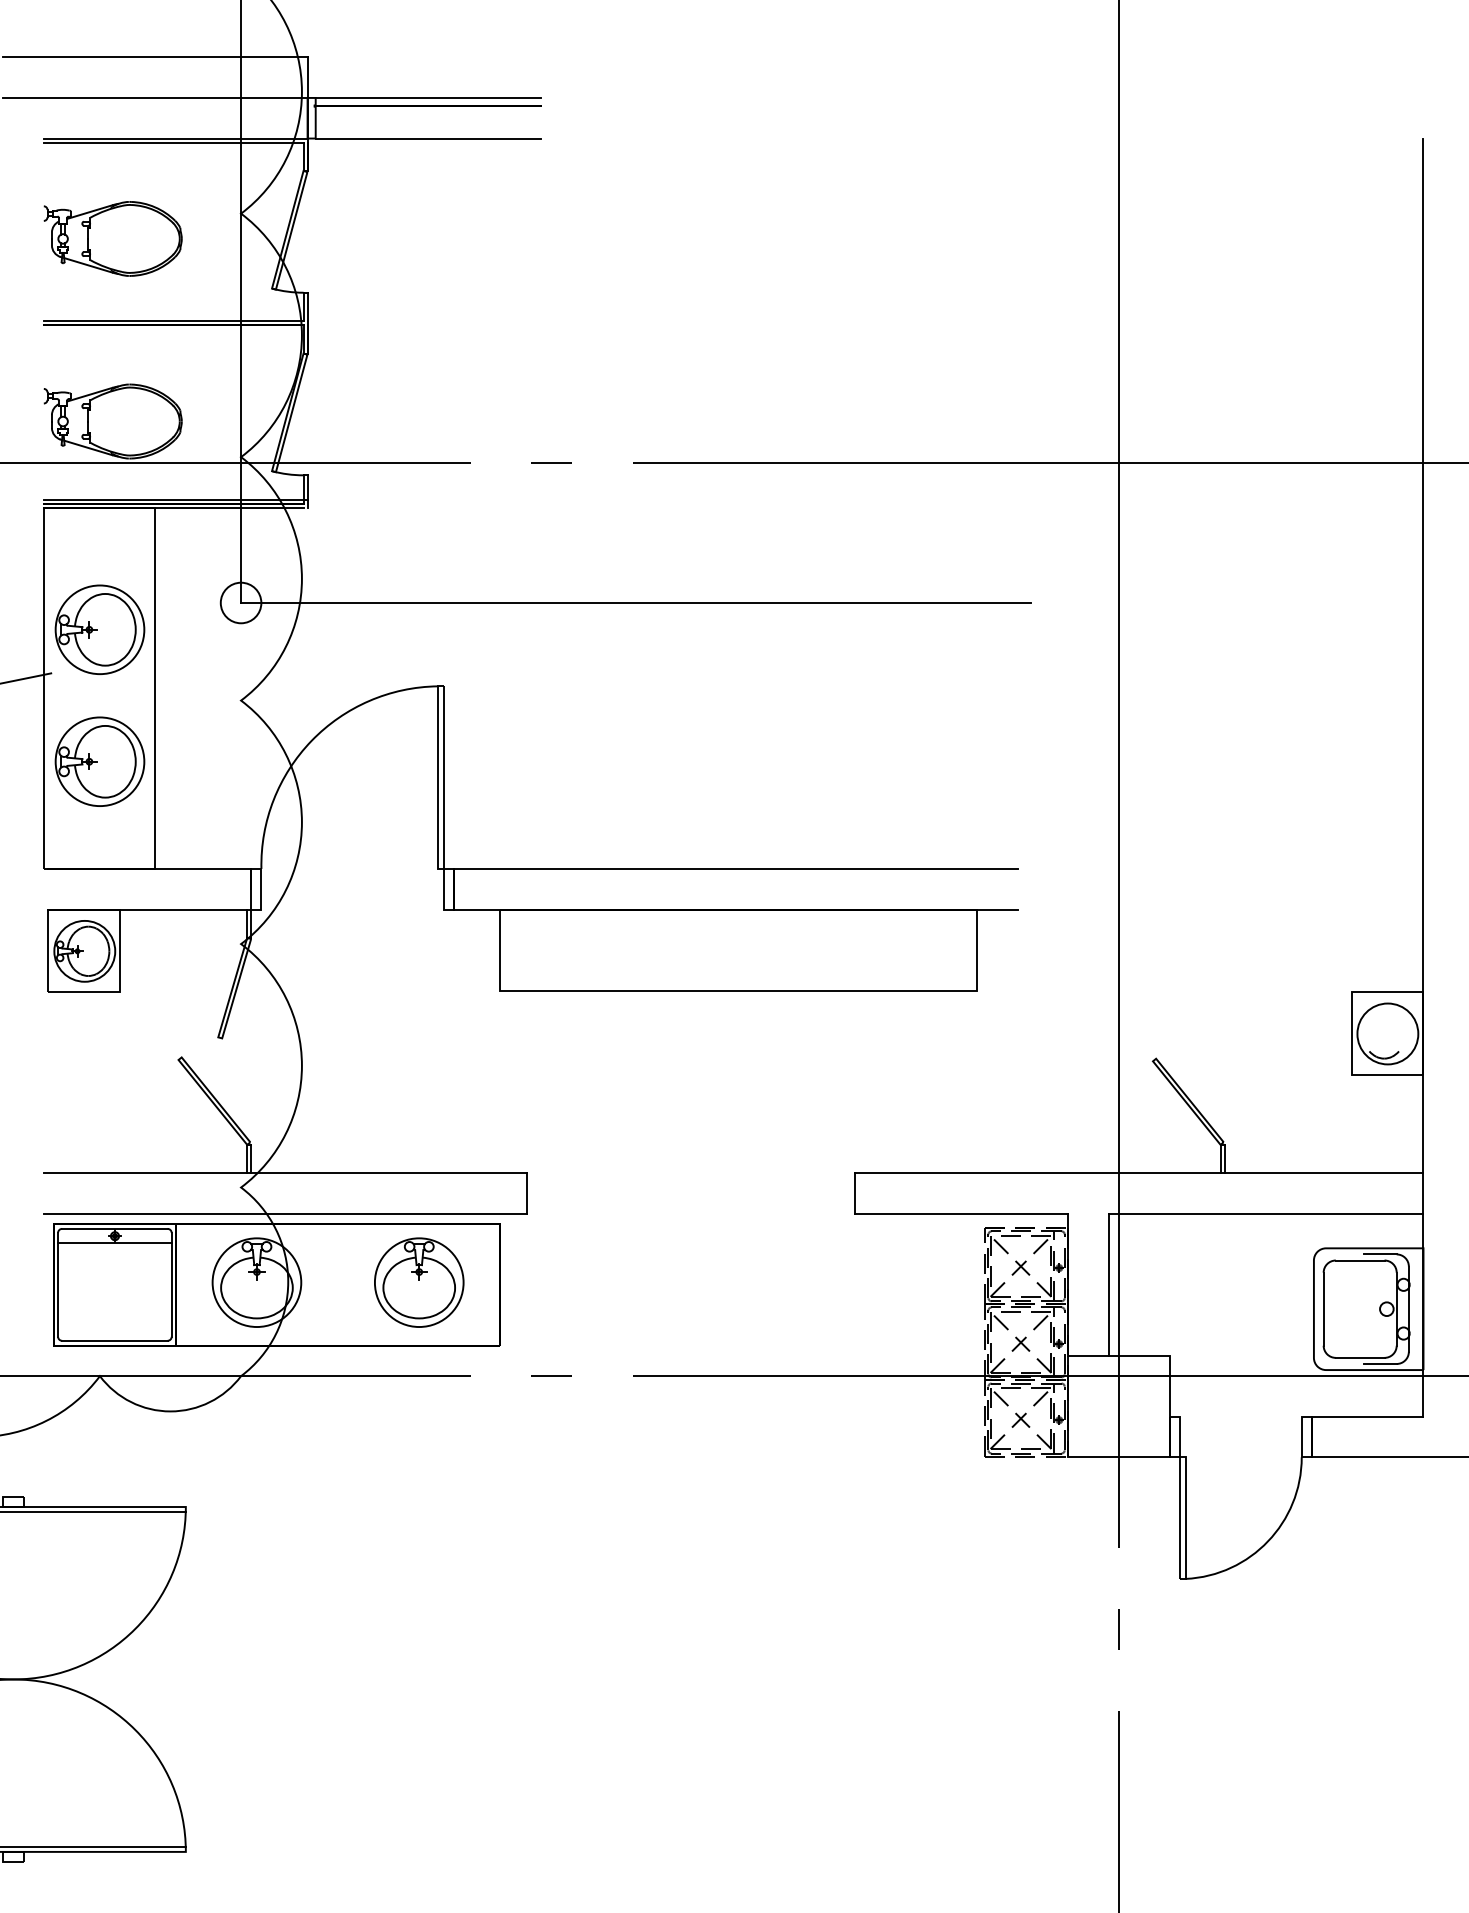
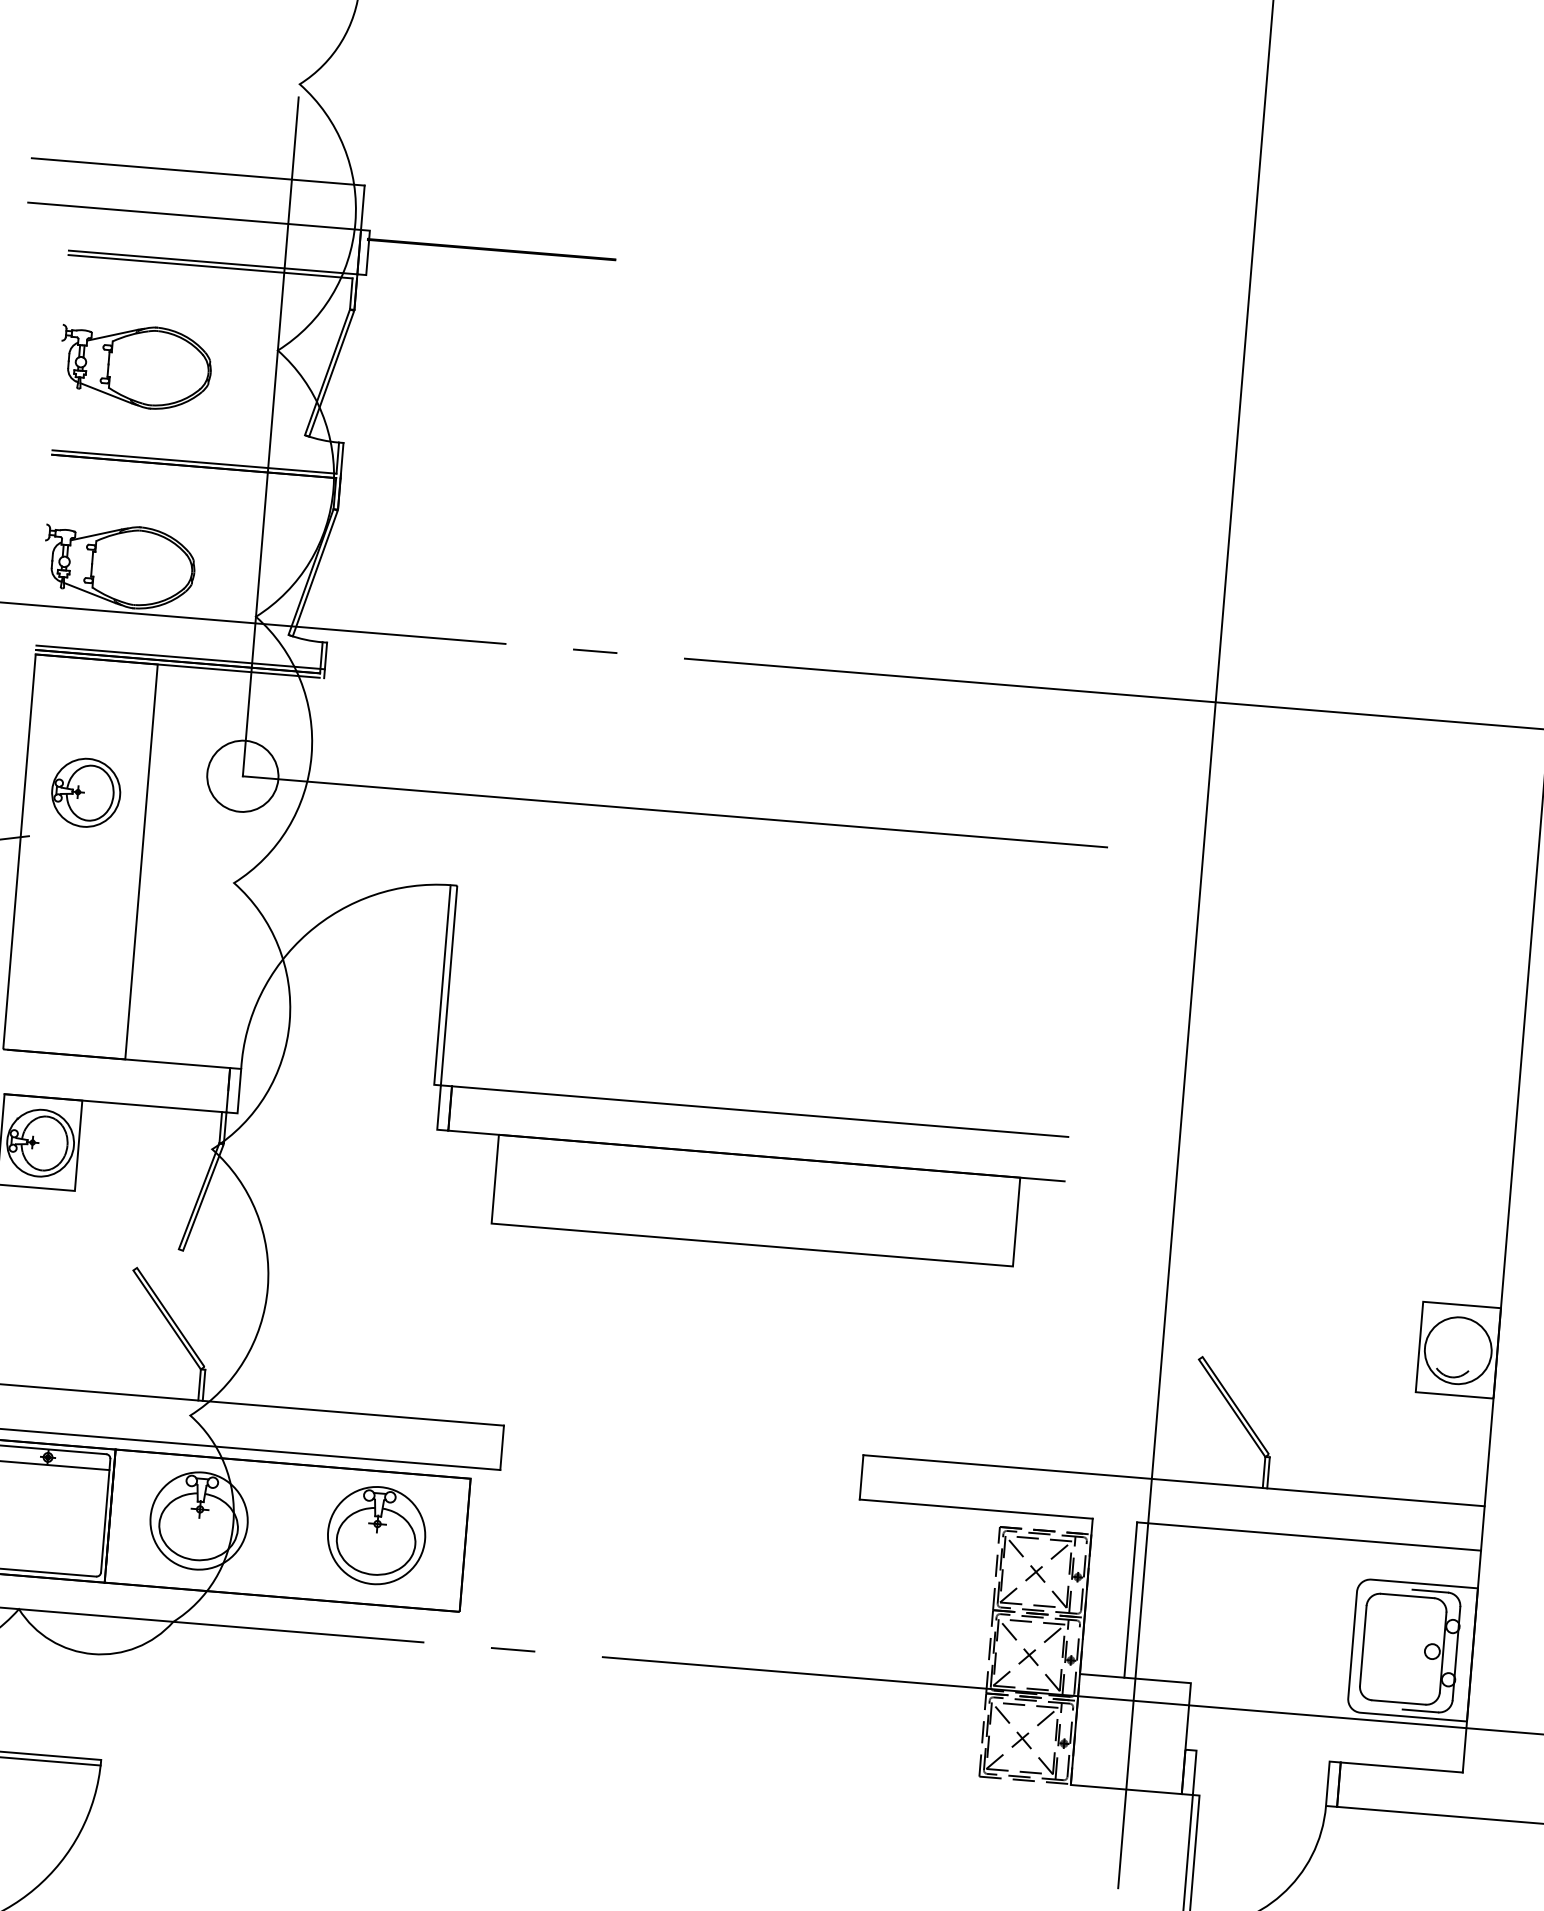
line: (427, 97) -> (492, 240), removed
line: (427, 138) -> (488, 285), removed
circle: (240, 602) -> (242, 775), size x1.6
part: (99, 629) -> (85, 792), size x0.7
part: (99, 761) -> (73, 936), removed

